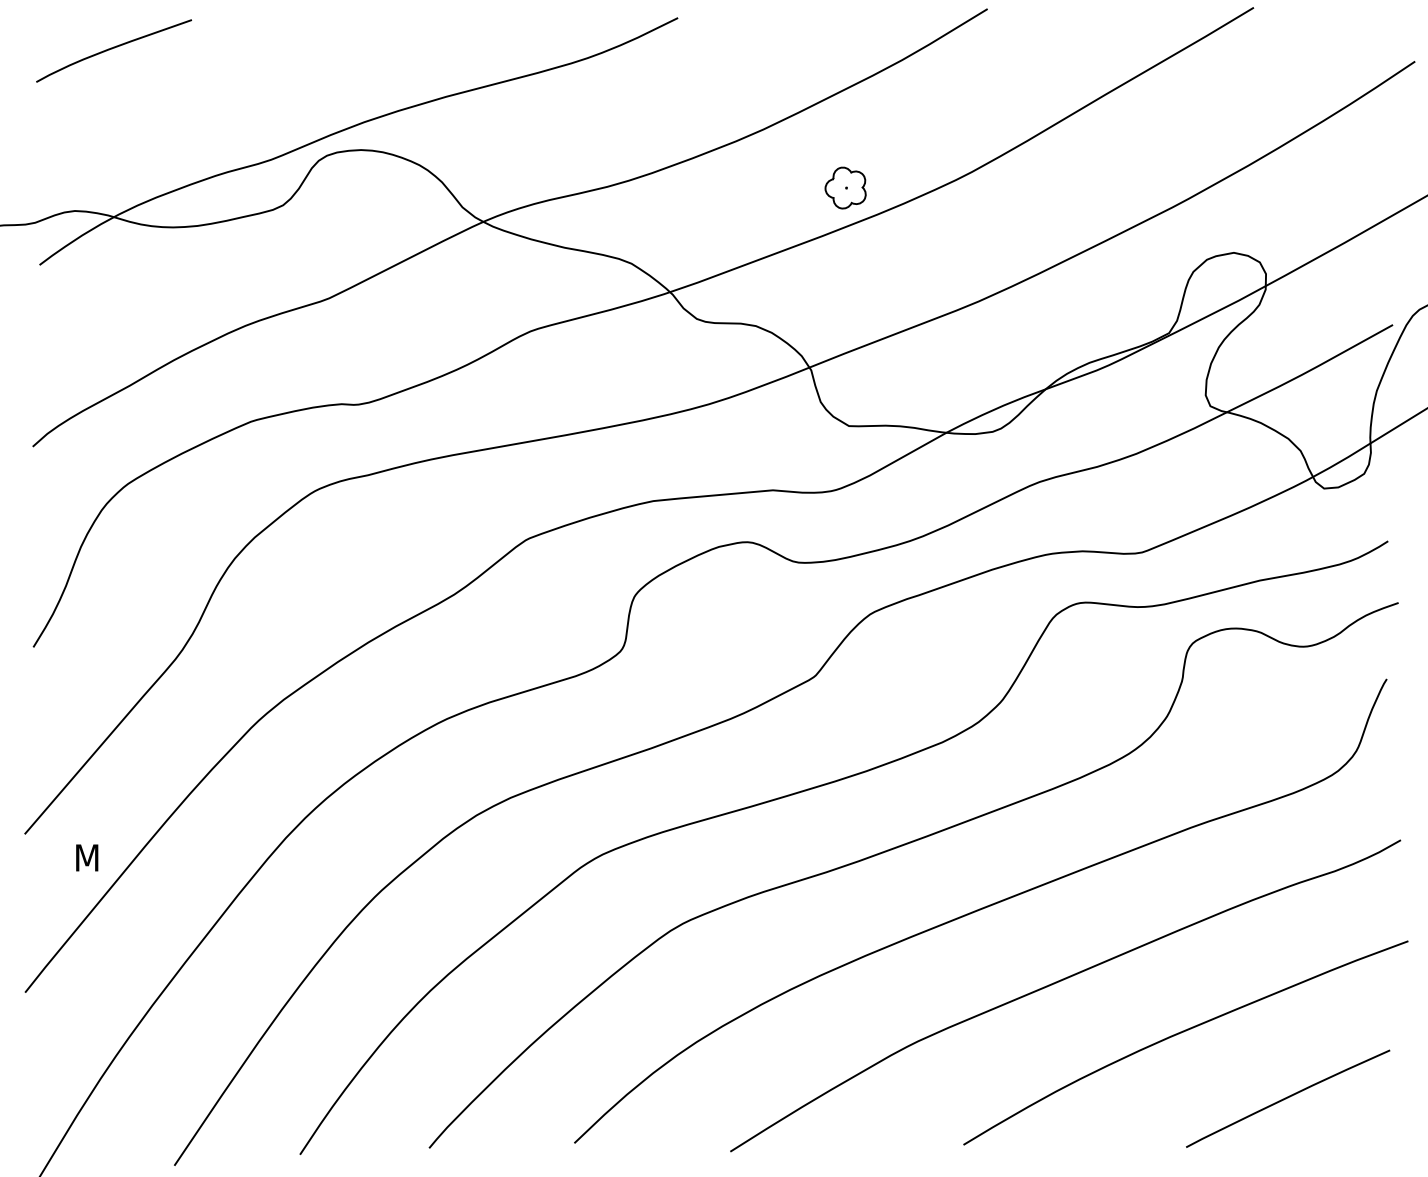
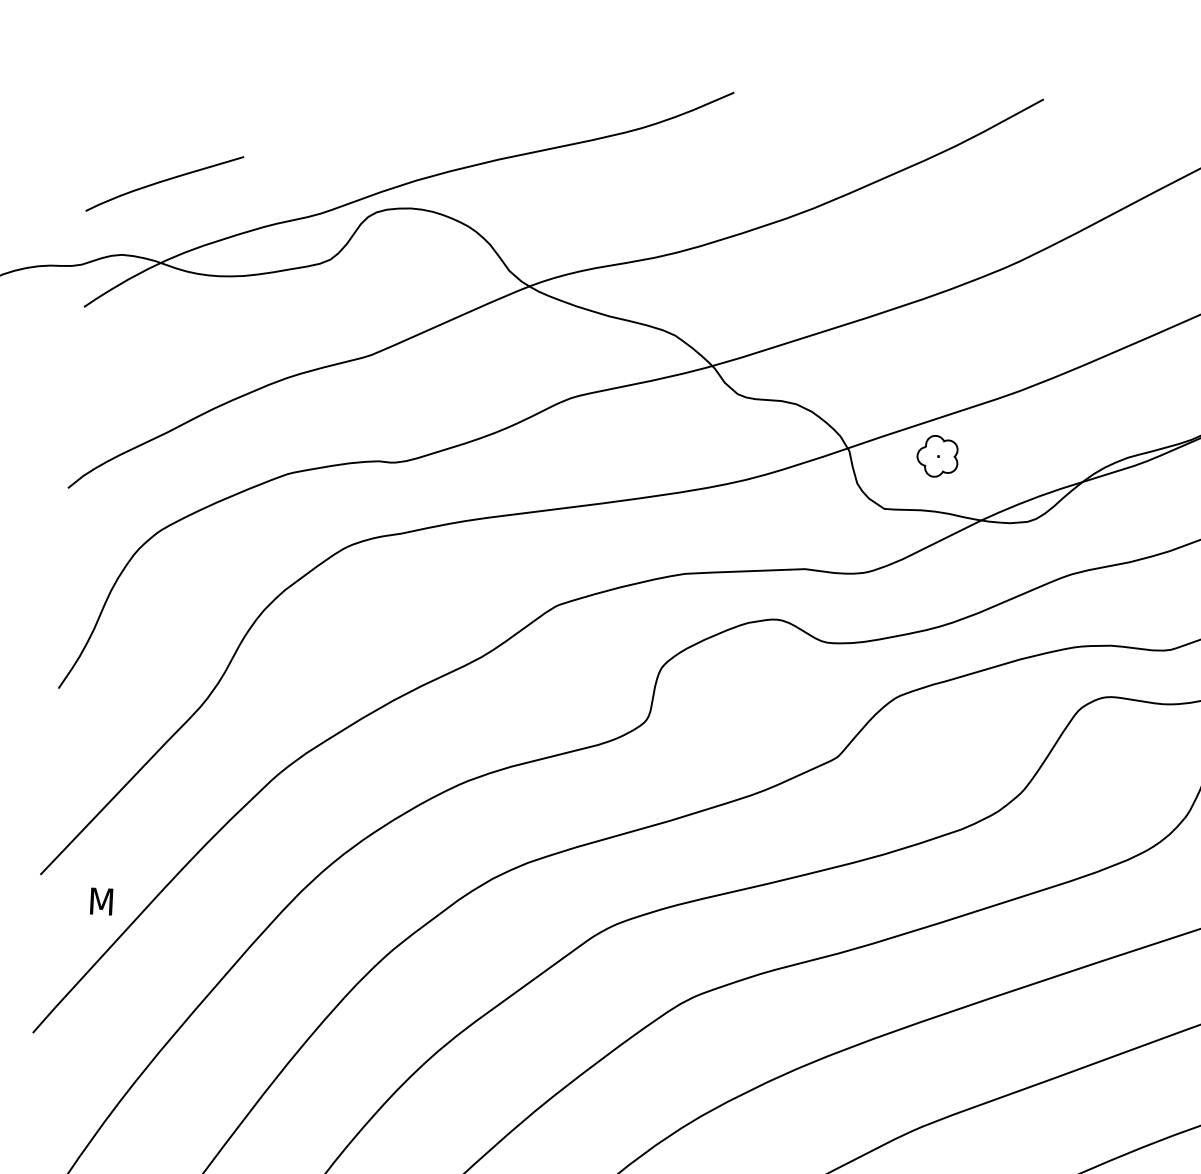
curve: (112, 49) -> (163, 182), moved
part: (845, 187) -> (937, 455), moved

